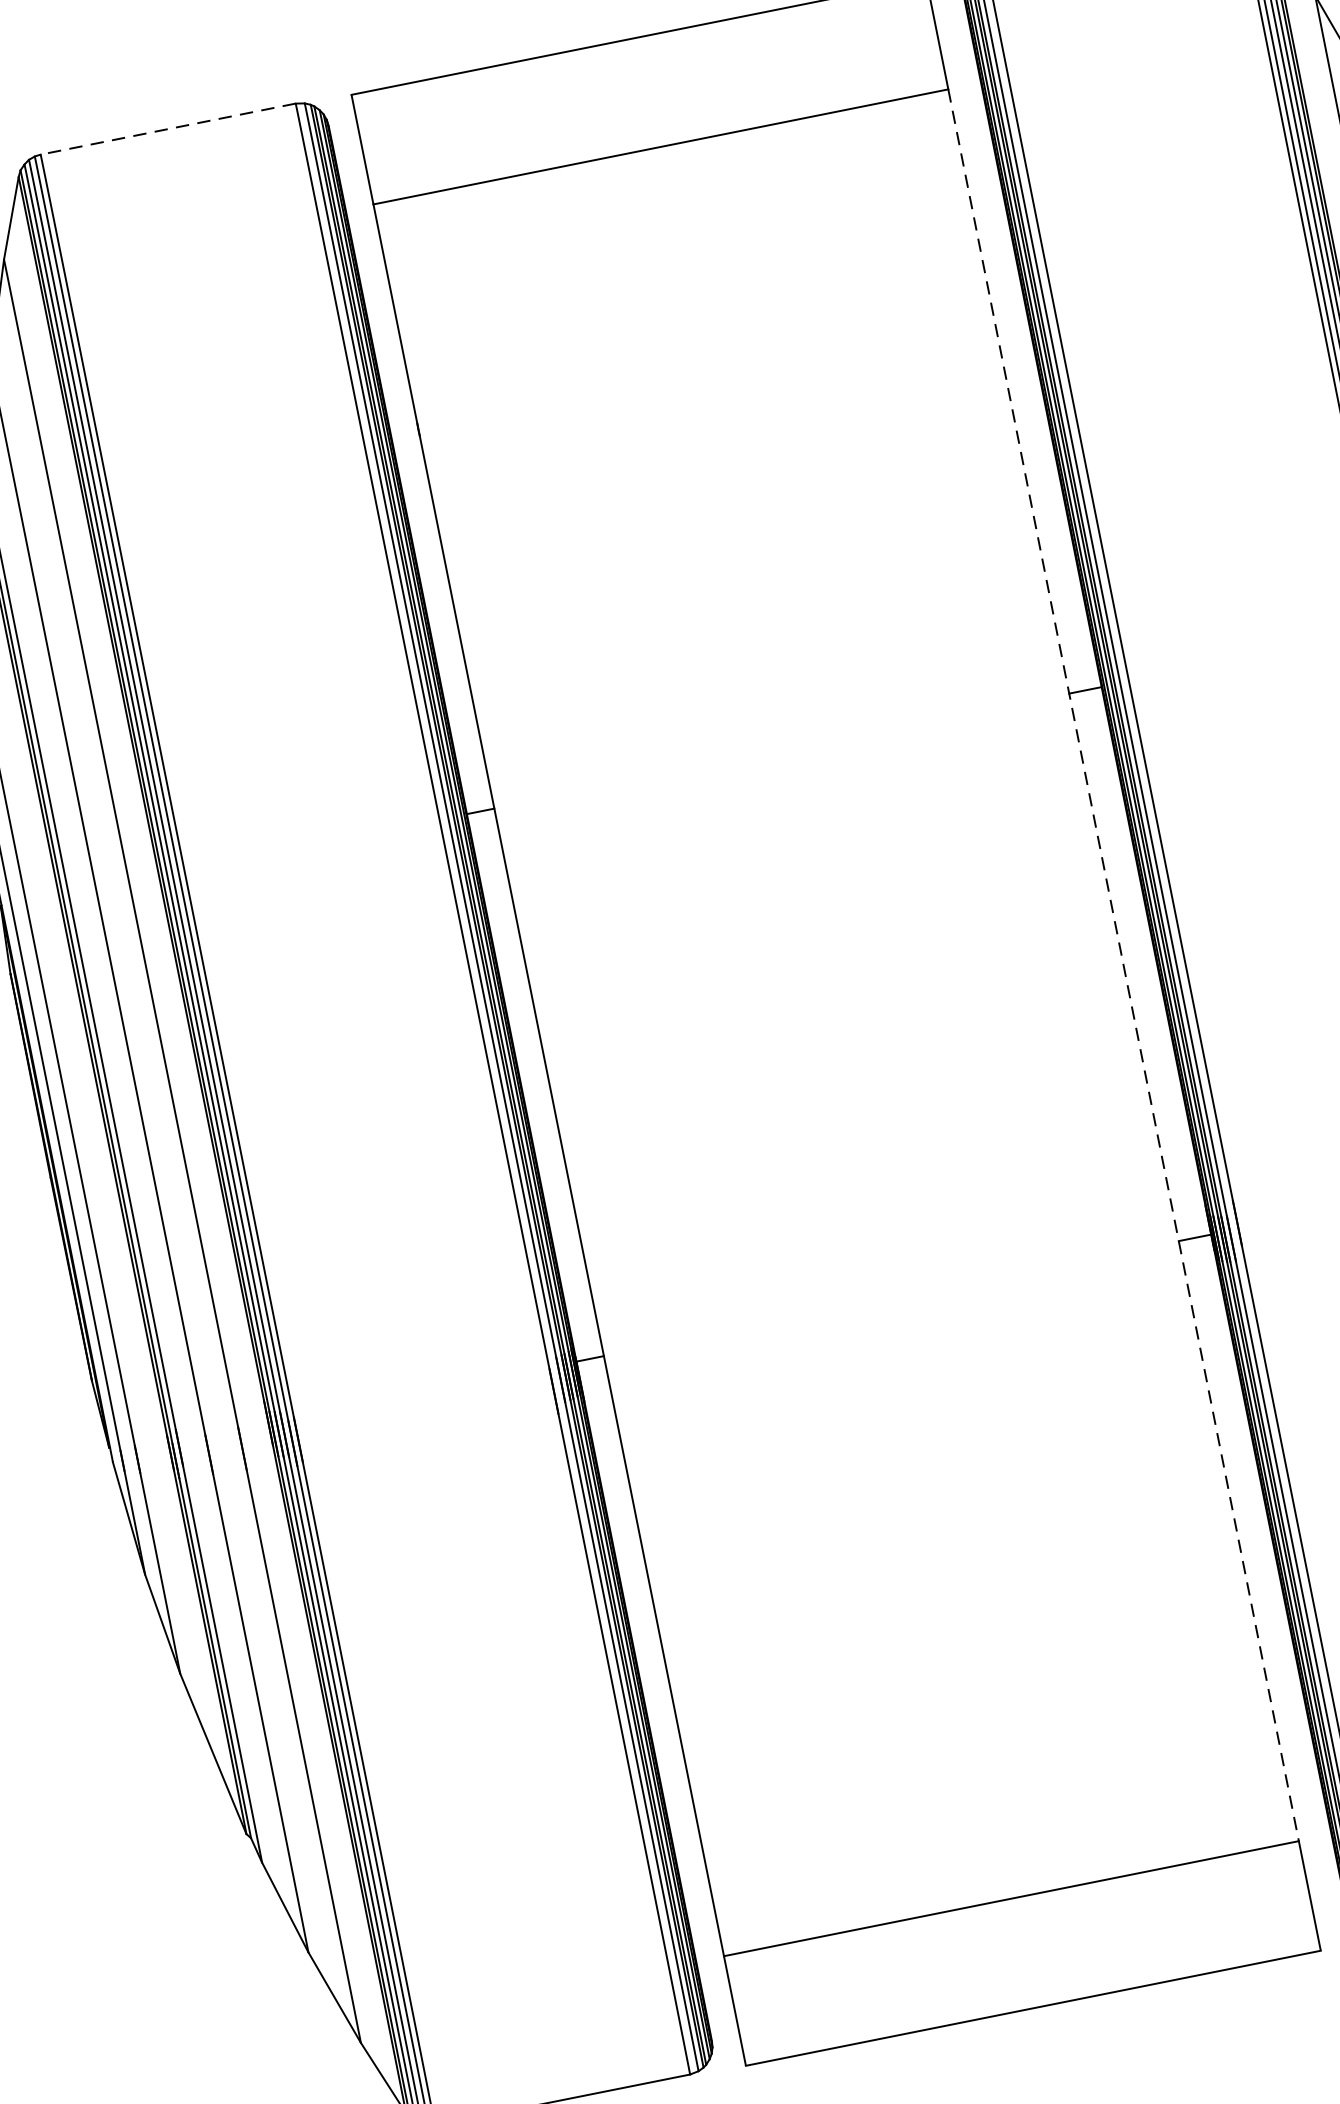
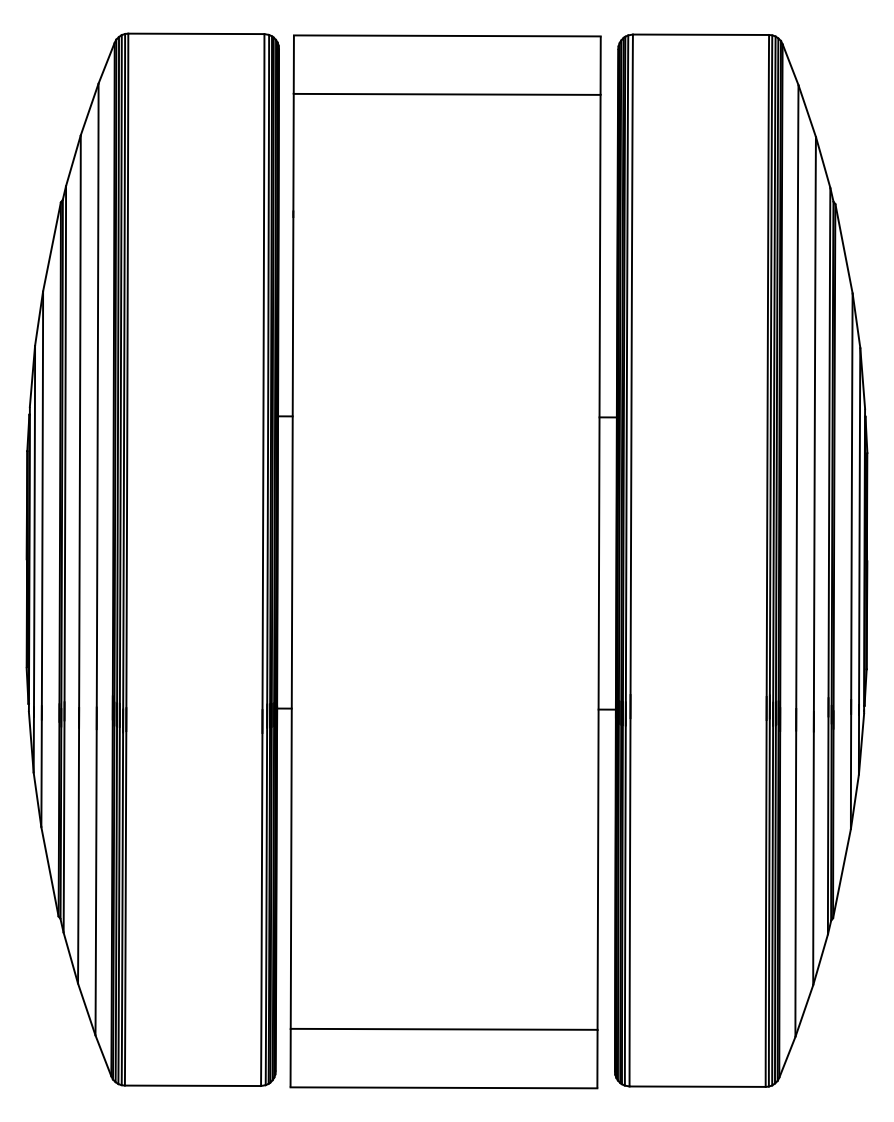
line: (166, 128) -> (195, 33), dashed -> solid
line: (1124, 965) -> (599, 562), dashed -> solid

